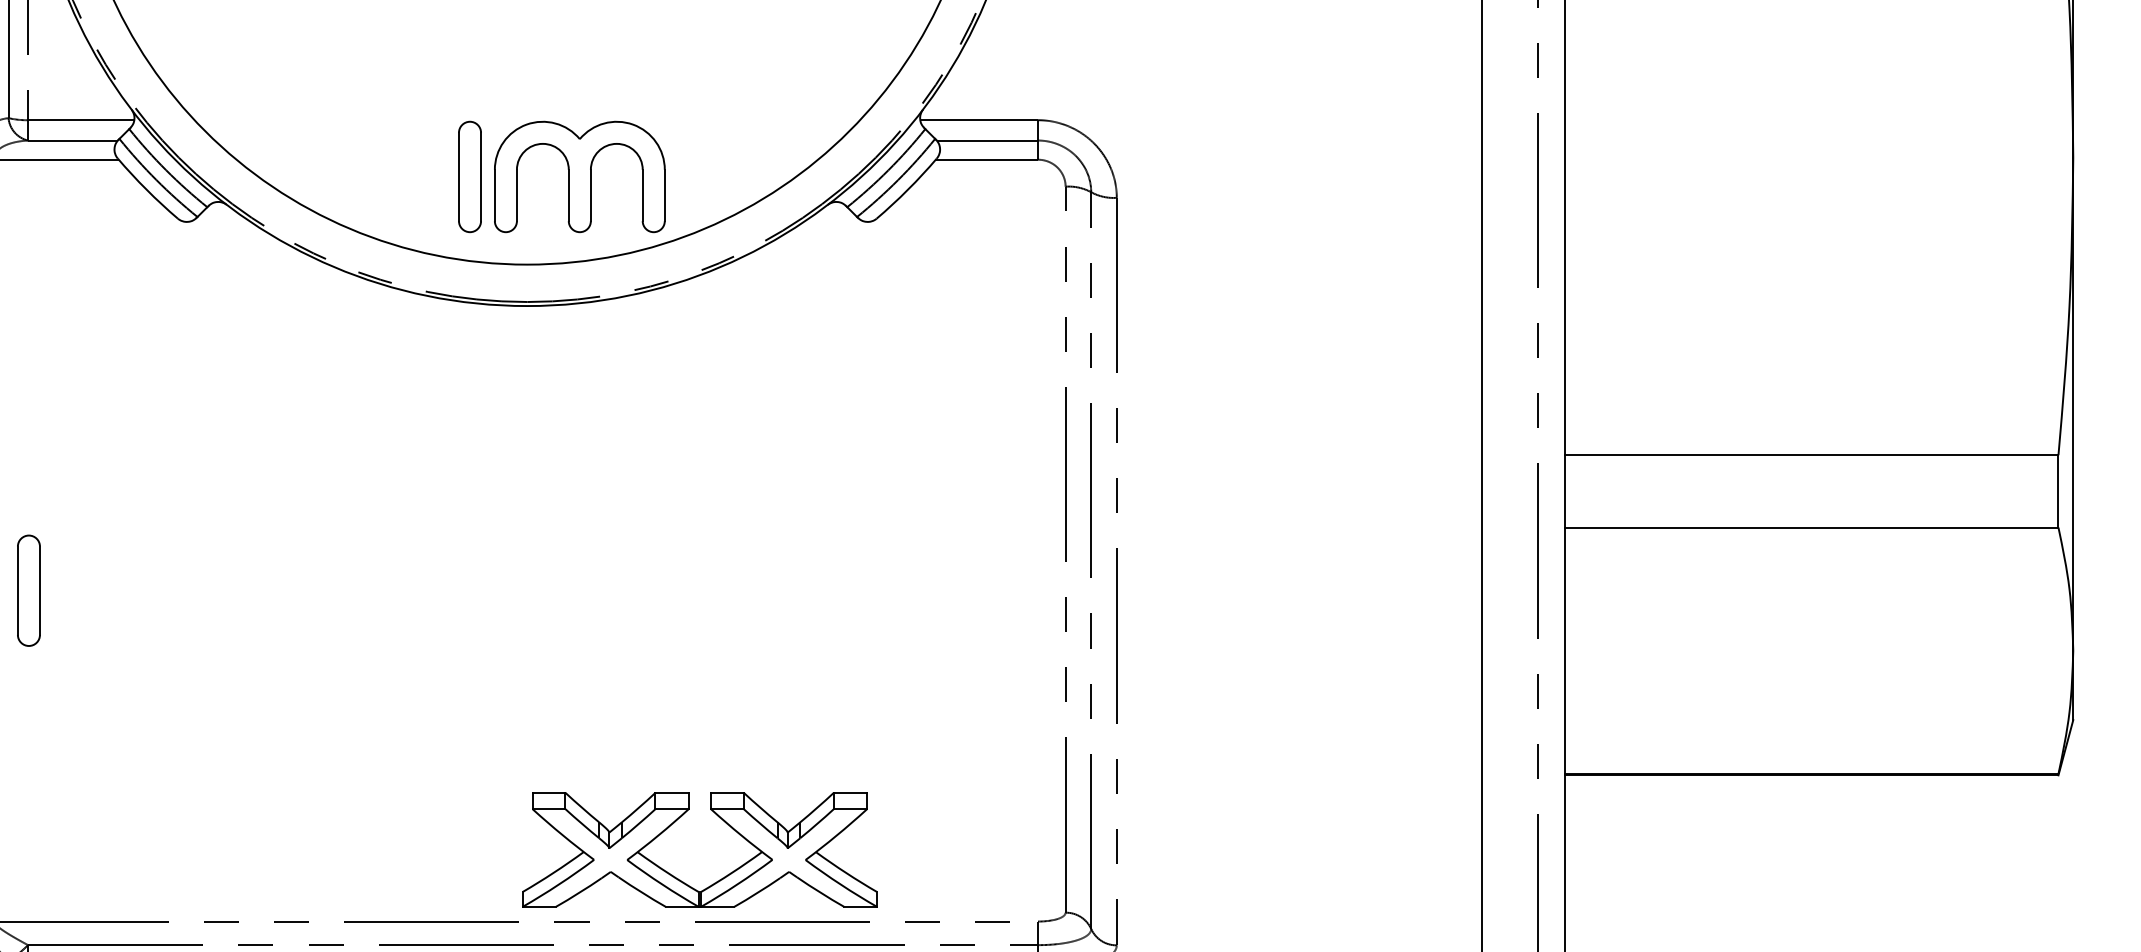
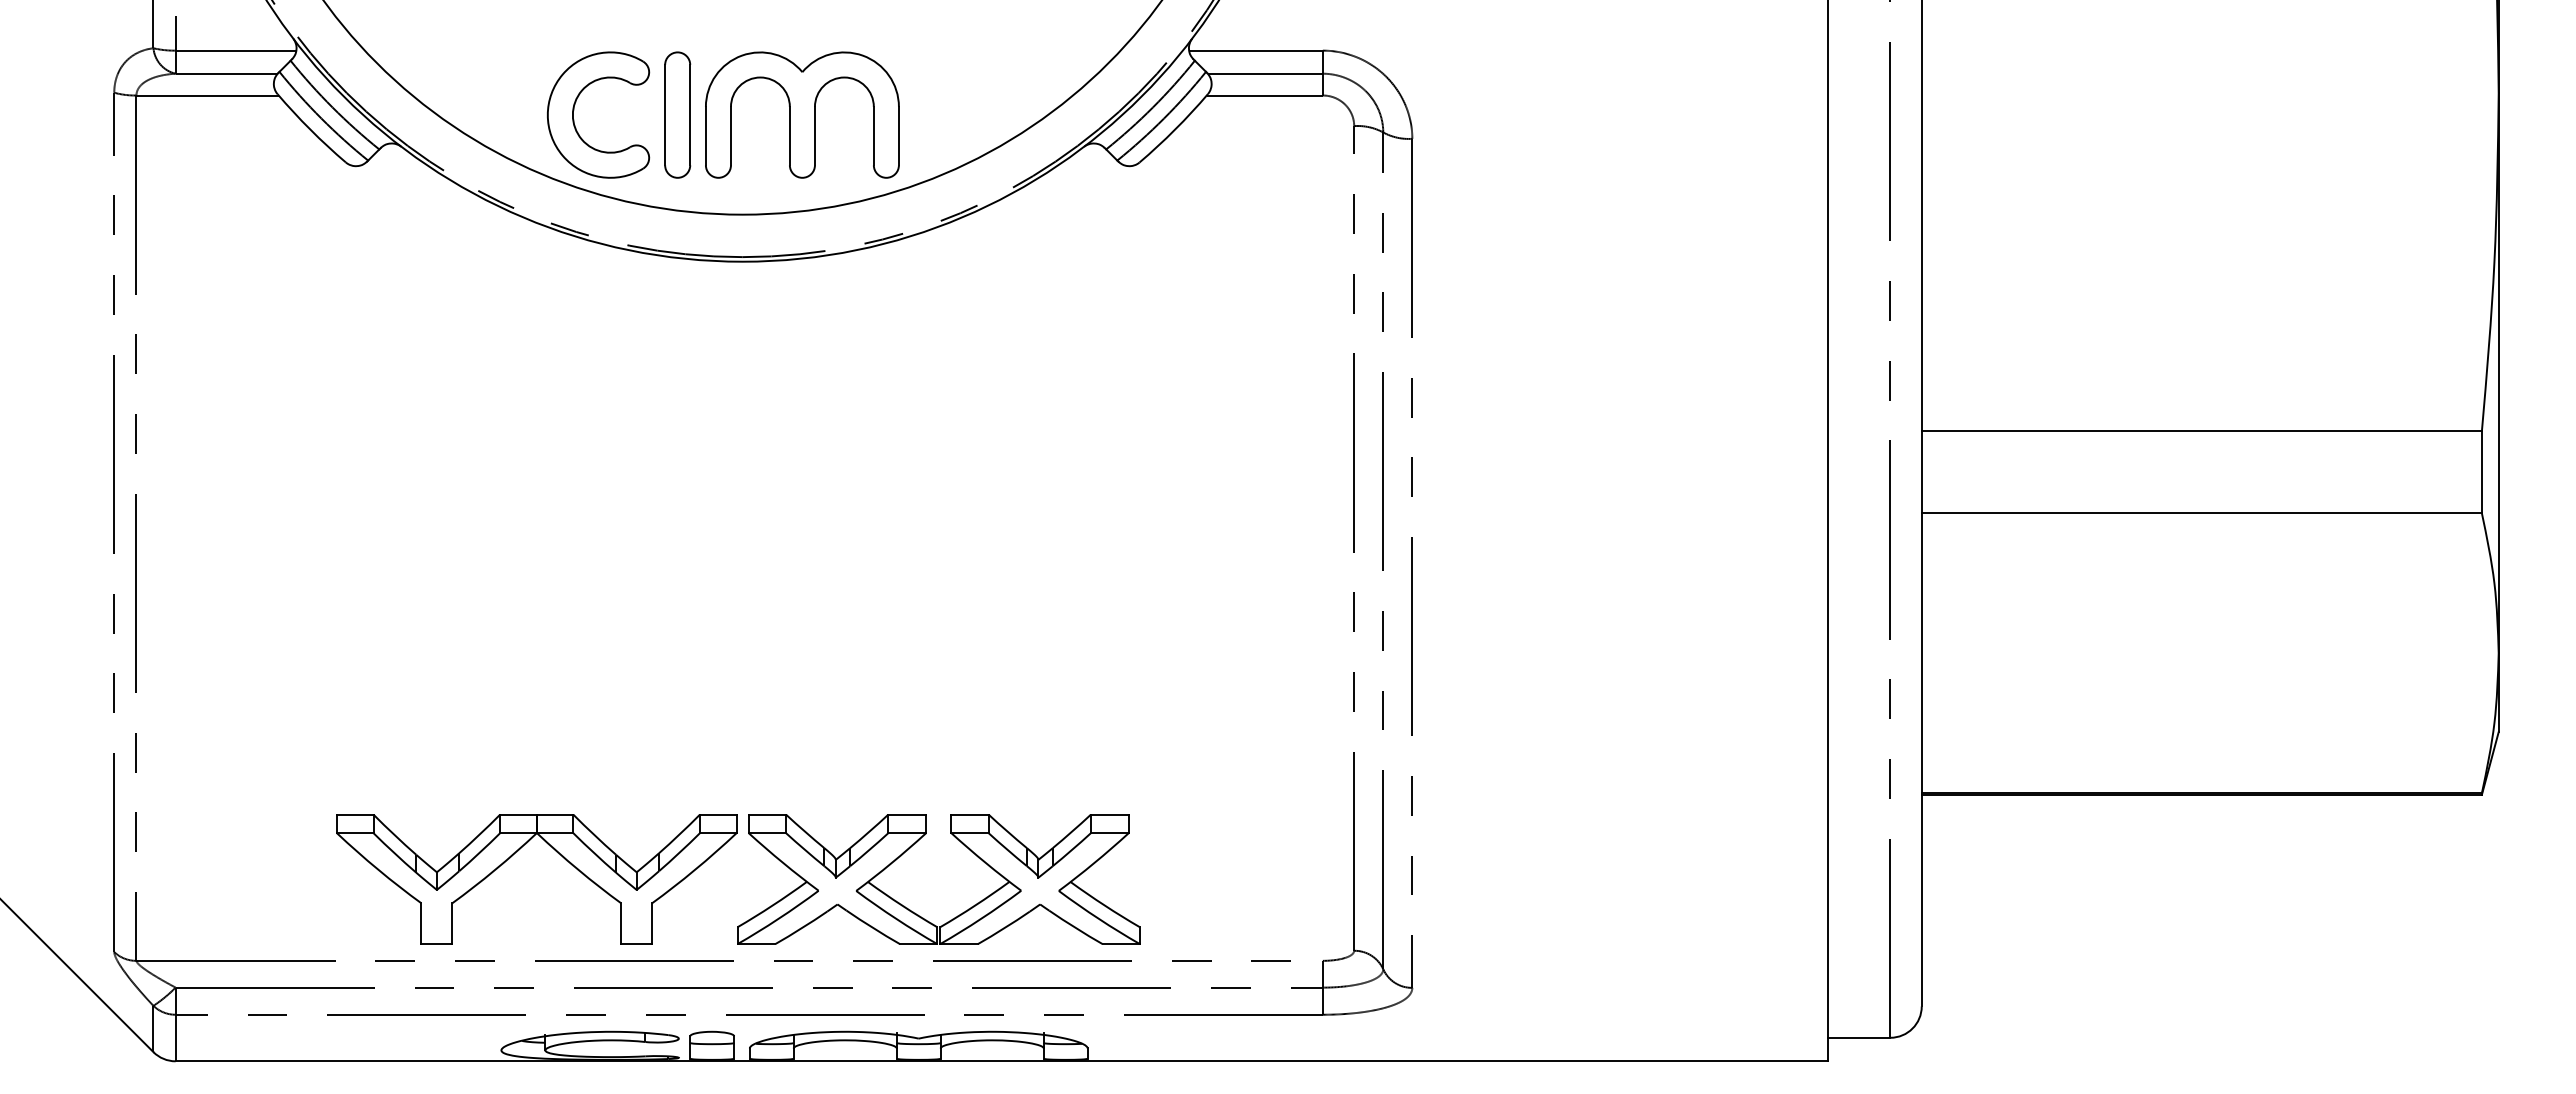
part: (379, 172) -> (574, 110), added
part: (28, 590) -> (176, 584), removed
part: (325, 828) -> (513, 855), added

